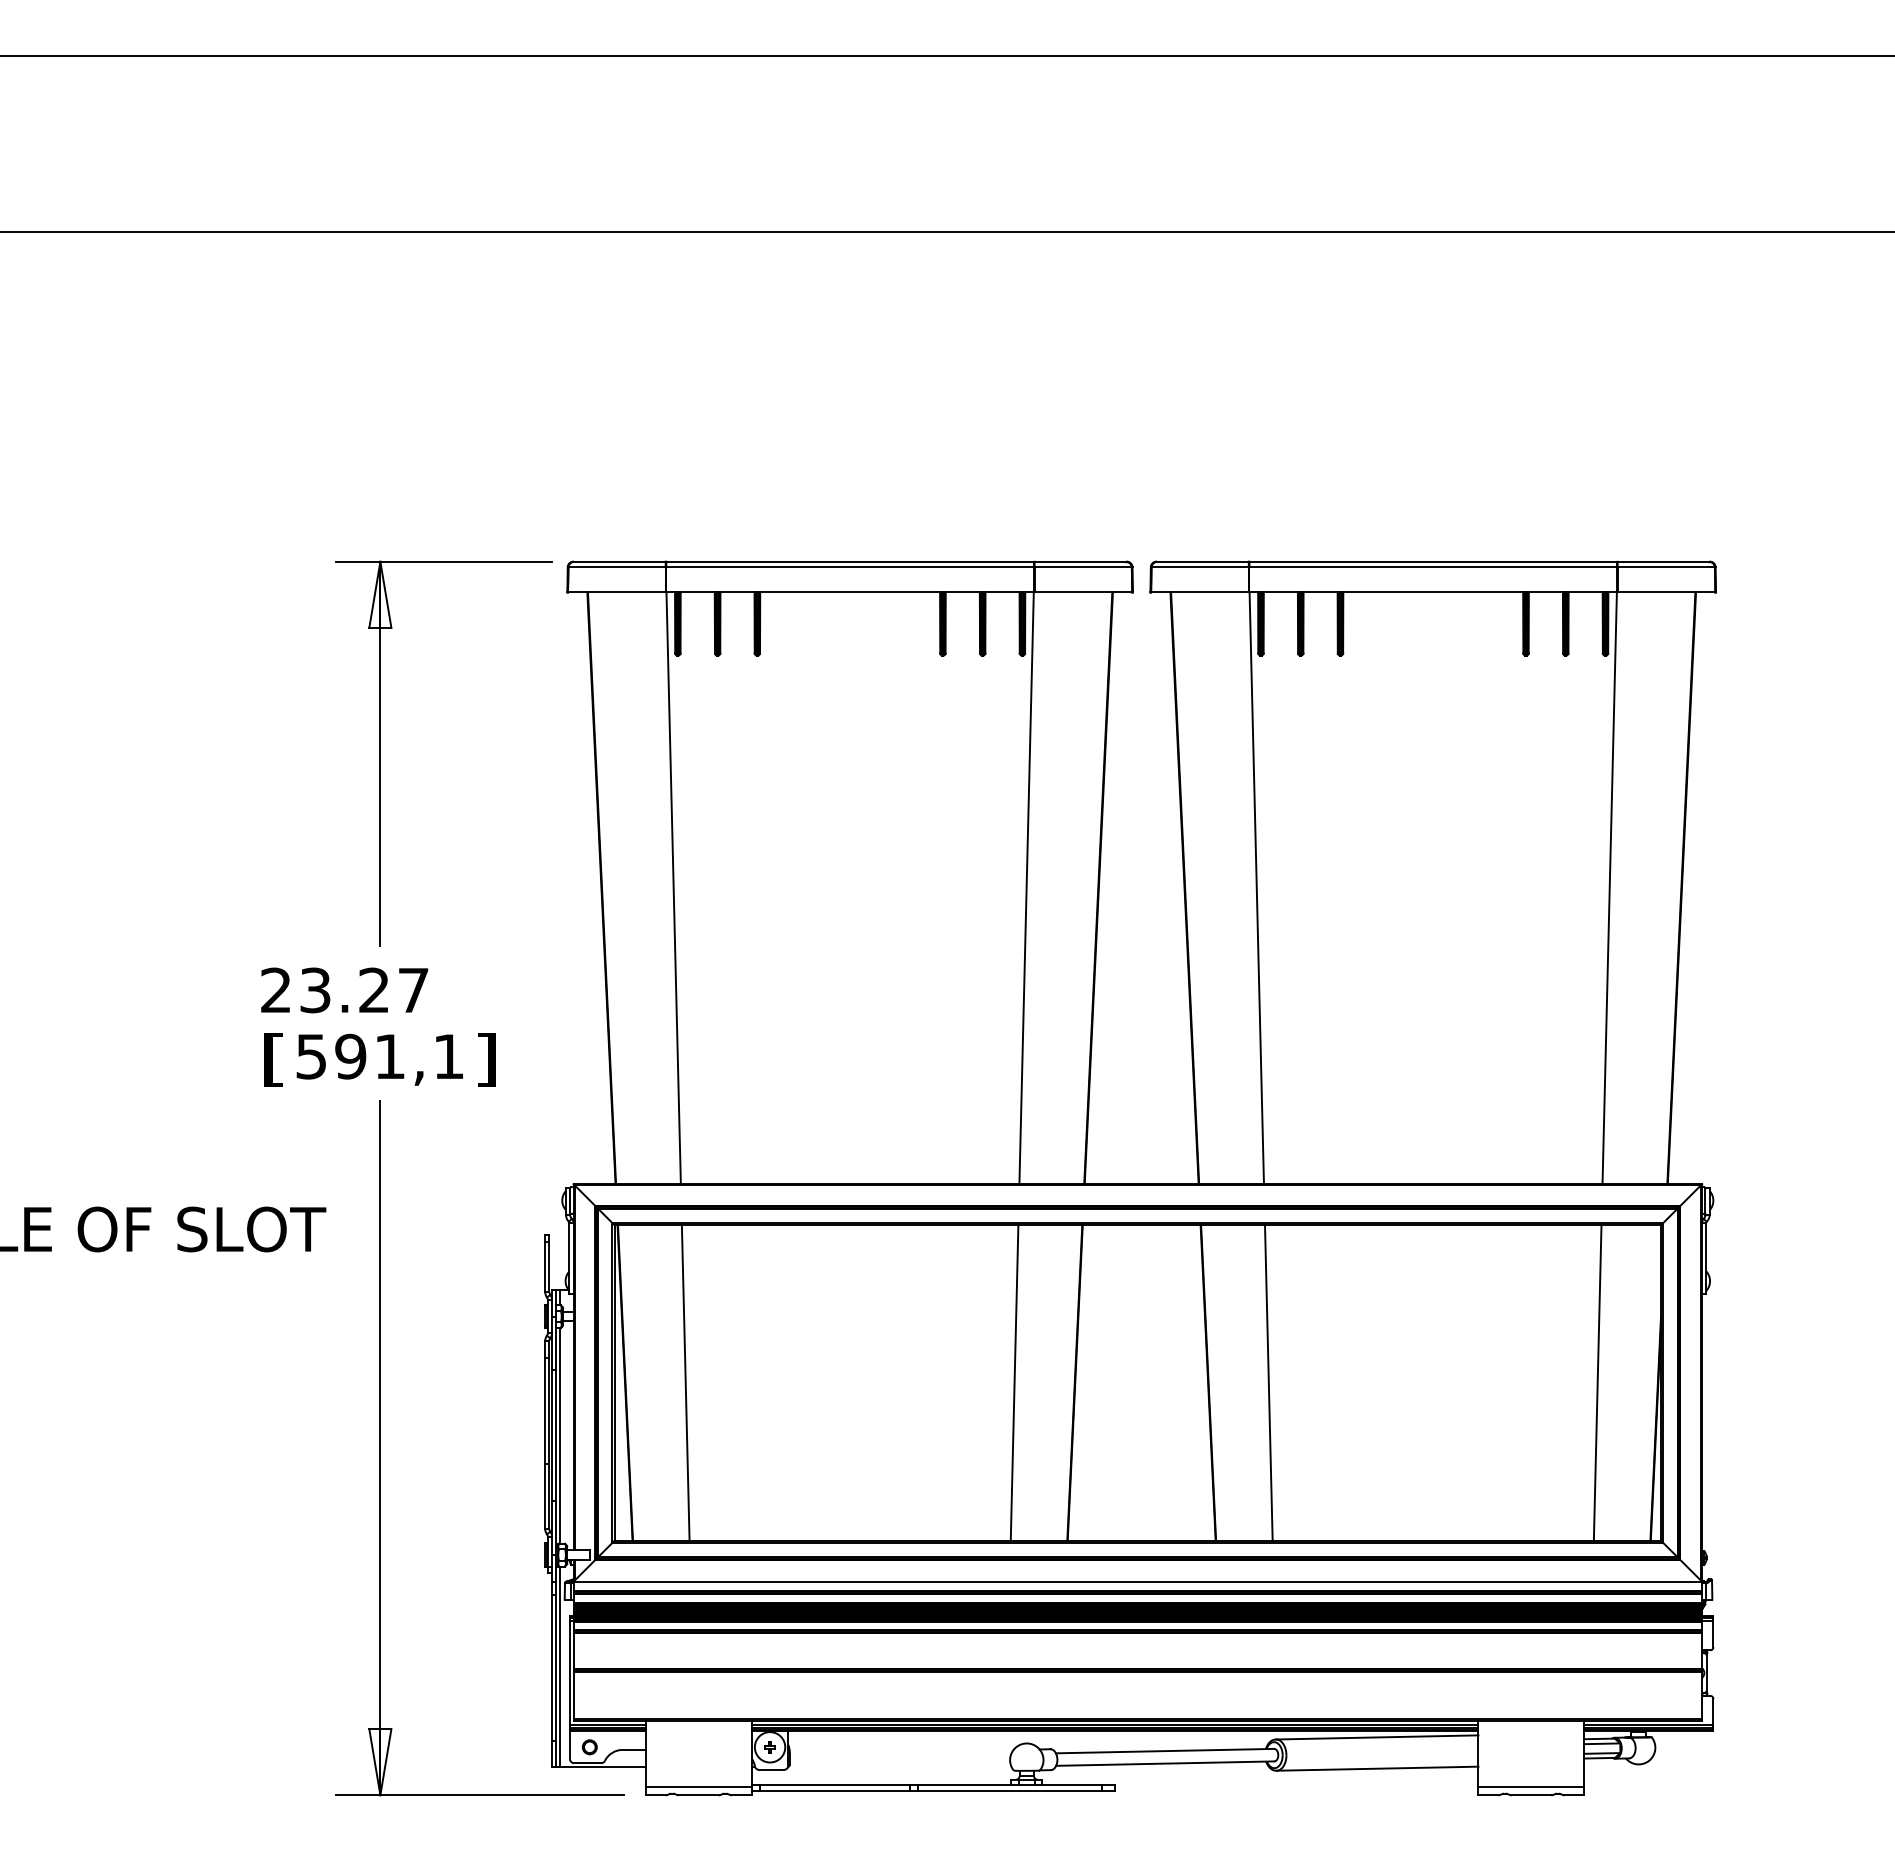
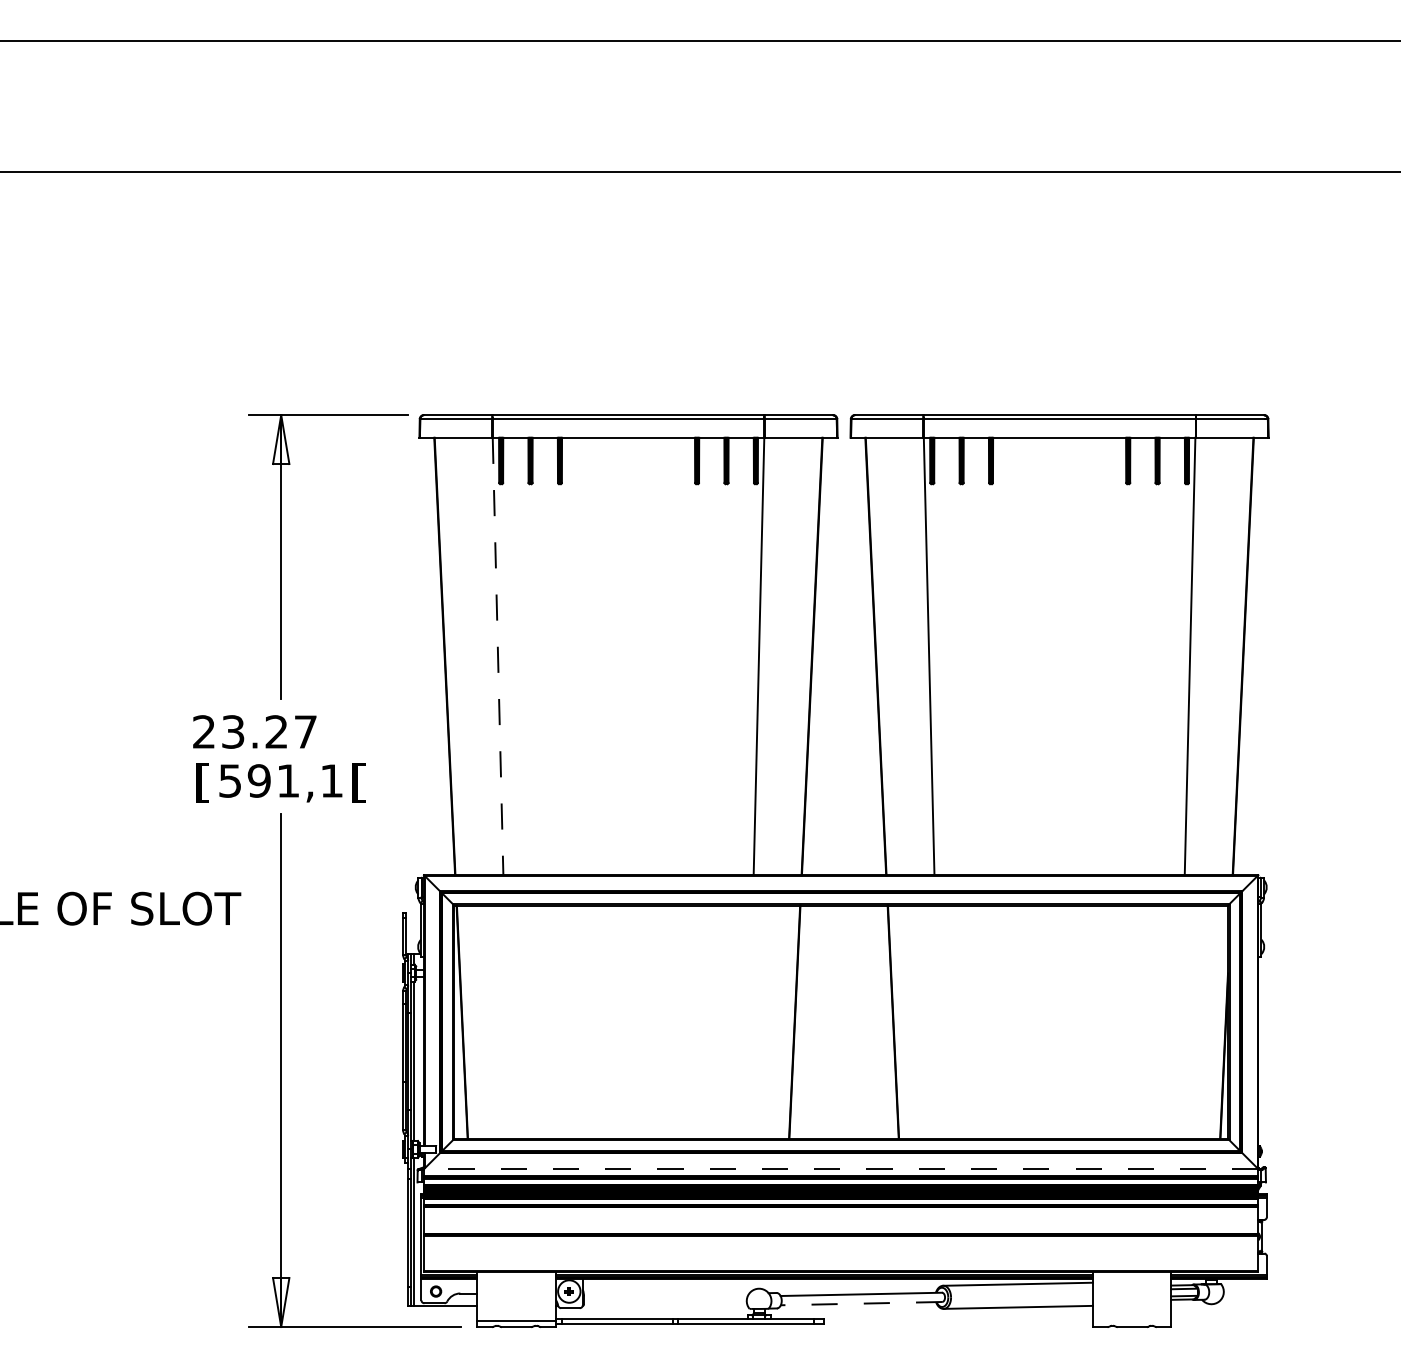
line: (673, 888) -> (497, 656), solid -> dashed
text: (486, 1059) -> (359, 783), ] -> [
line: (685, 1382) -> (506, 1021), removed
line: (1014, 1382) -> (750, 1021), removed
line: (1268, 1382) -> (937, 1021), removed
line: (1597, 1382) -> (1181, 1021), removed
line: (1137, 1581) -> (840, 1168), solid -> dashed
line: (1164, 1763) -> (860, 1303), solid -> dashed
line: (1531, 1786) -> (1132, 1320), removed

